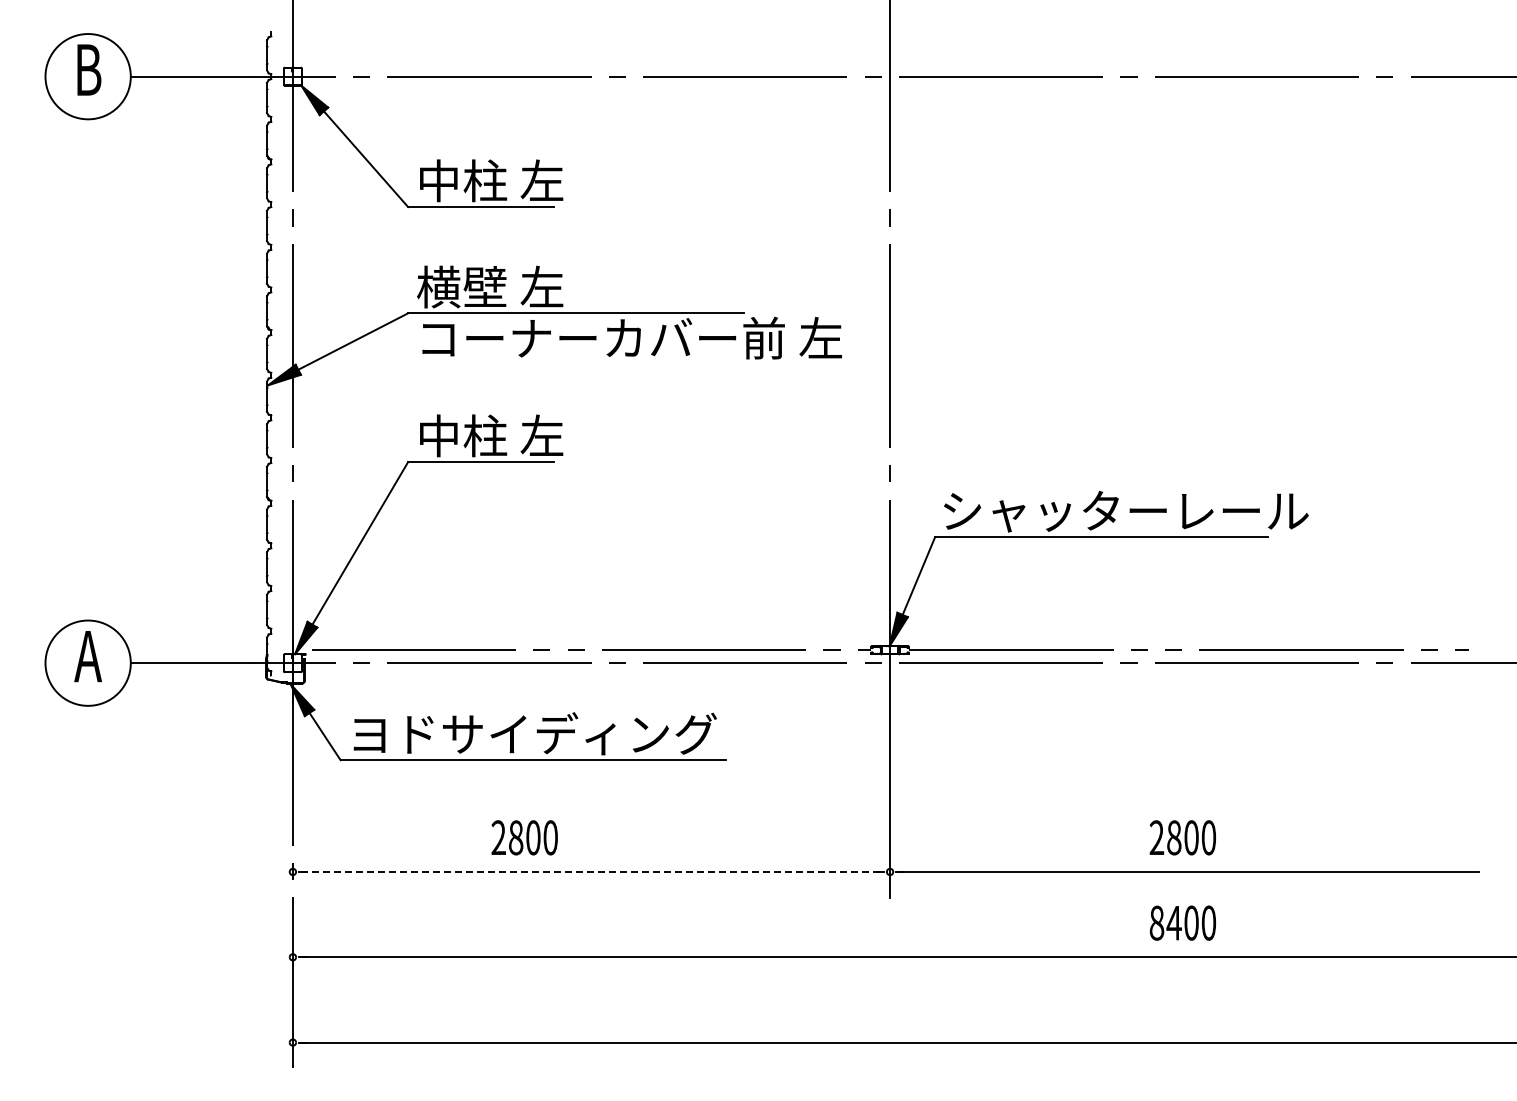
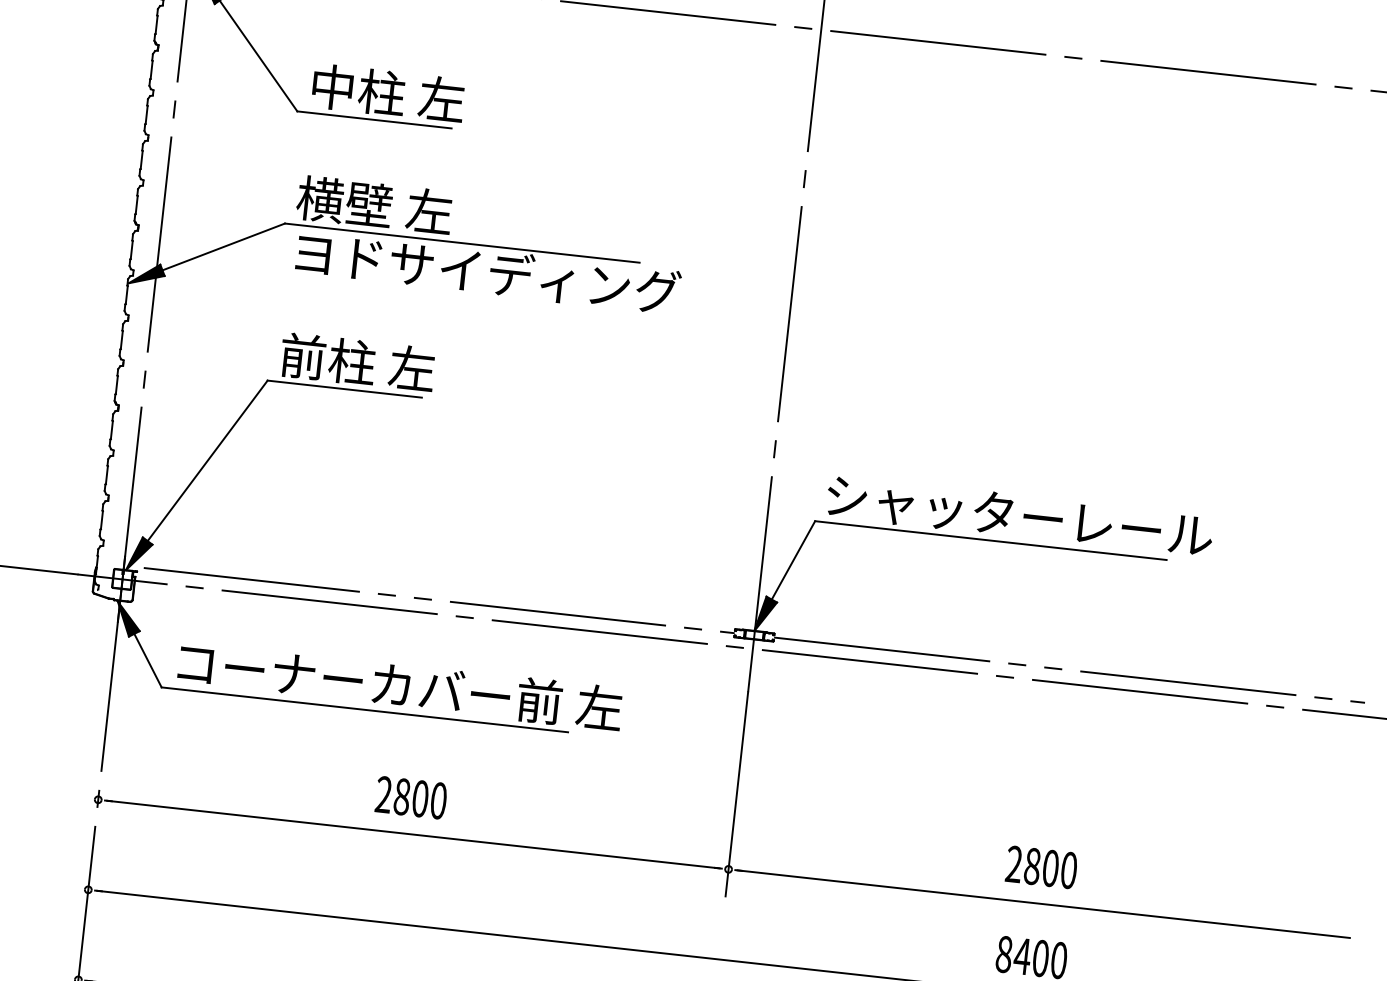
text: (631, 337) -> (517, 275), コーナーカバー前 左 -> ヨドサイディング
text: (438, 435) -> (302, 356), 中柱 左 -> 前柱 左
text: (563, 733) -> (399, 685), ヨドサイディング -> コーナーカバー前 左
text: (524, 837) -> (411, 797), moved
line: (592, 871) -> (414, 834), dashed -> solid

